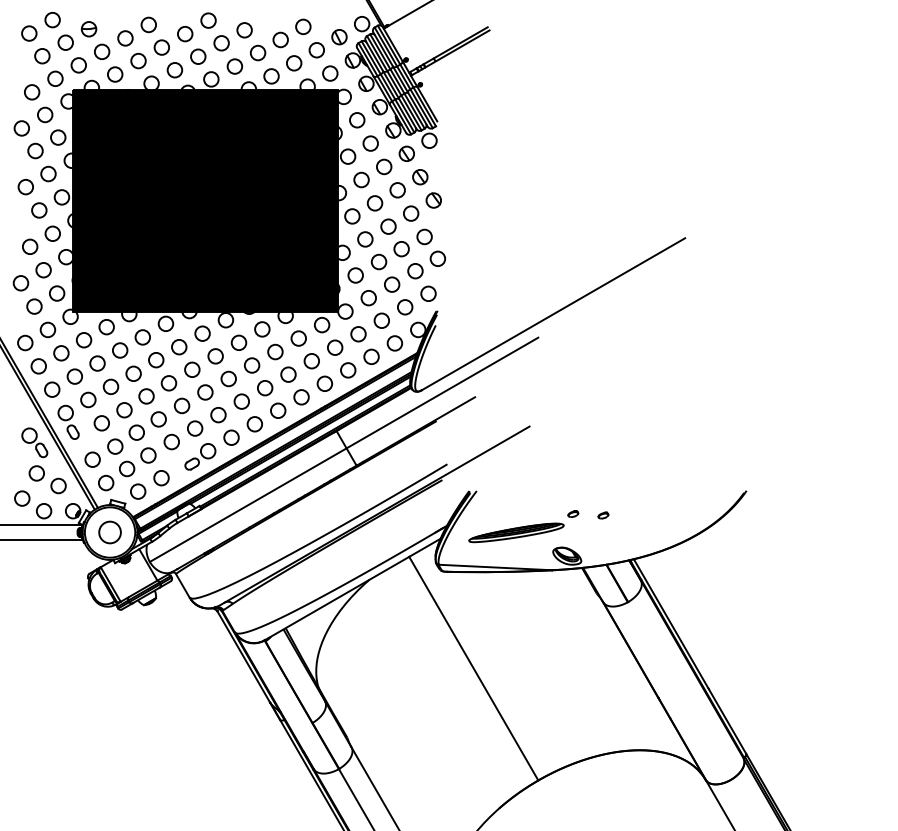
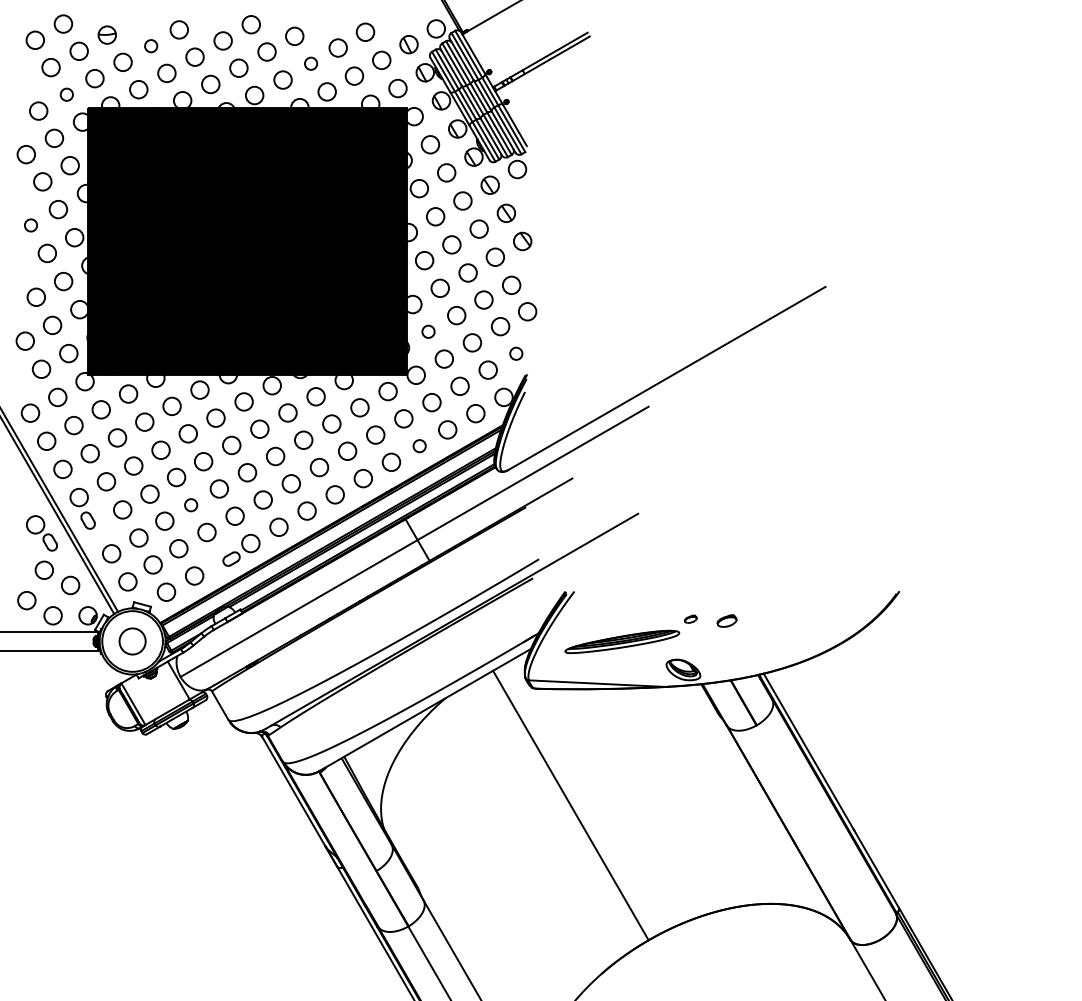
circle: (125, 38) -> (151, 46), size x0.7
circle: (258, 52) -> (311, 63), size x0.7
circle: (55, 78) -> (66, 94), size x0.7
circle: (25, 187) -> (30, 225), size x0.7
circle: (355, 275) -> (428, 331), size x0.7
circle: (428, 293) -> (516, 353), size x0.7
circle: (348, 370) -> (419, 446), size x0.7
circle: (158, 419) -> (190, 505), size x0.7
part: (603, 515) -> (727, 620), size x1.6

